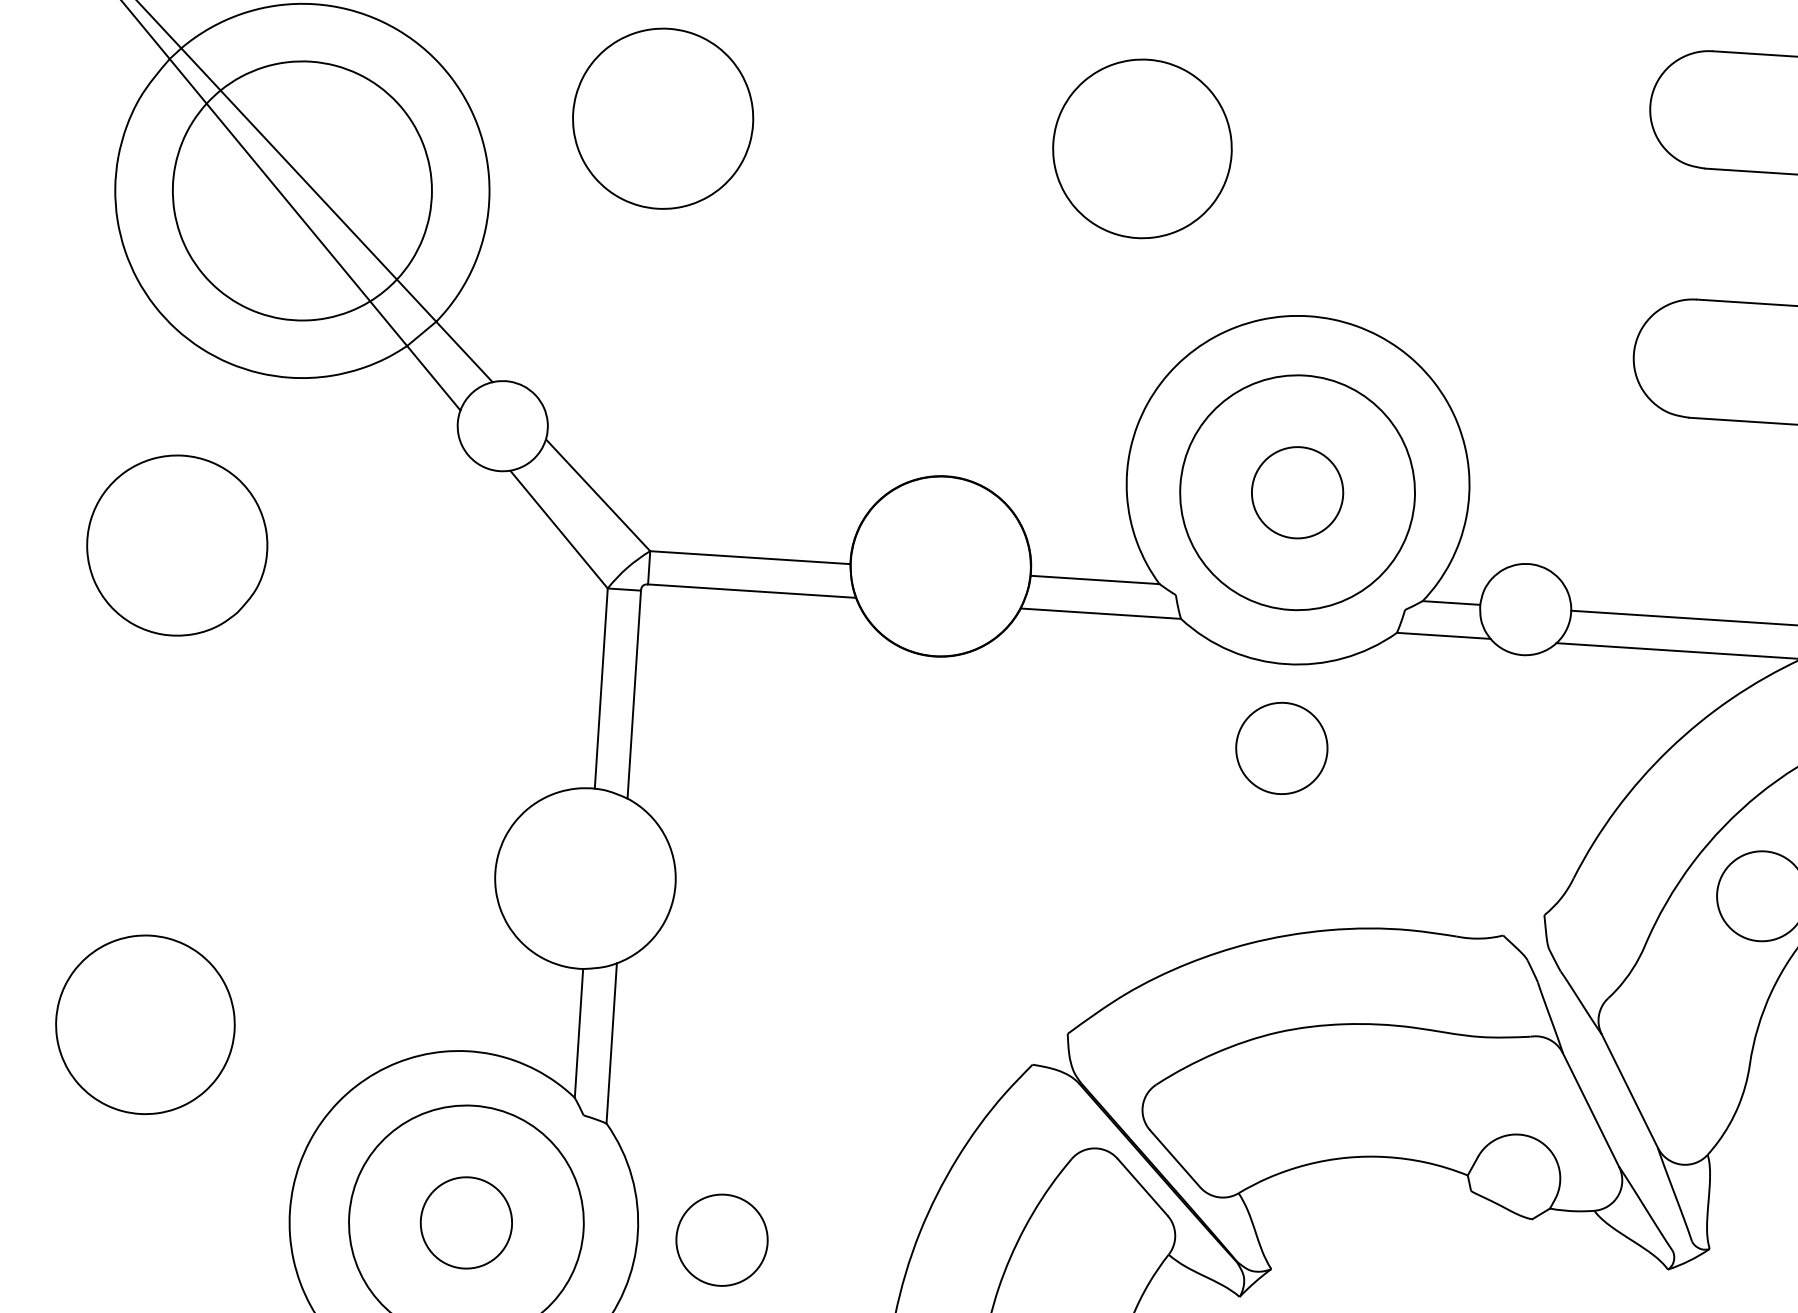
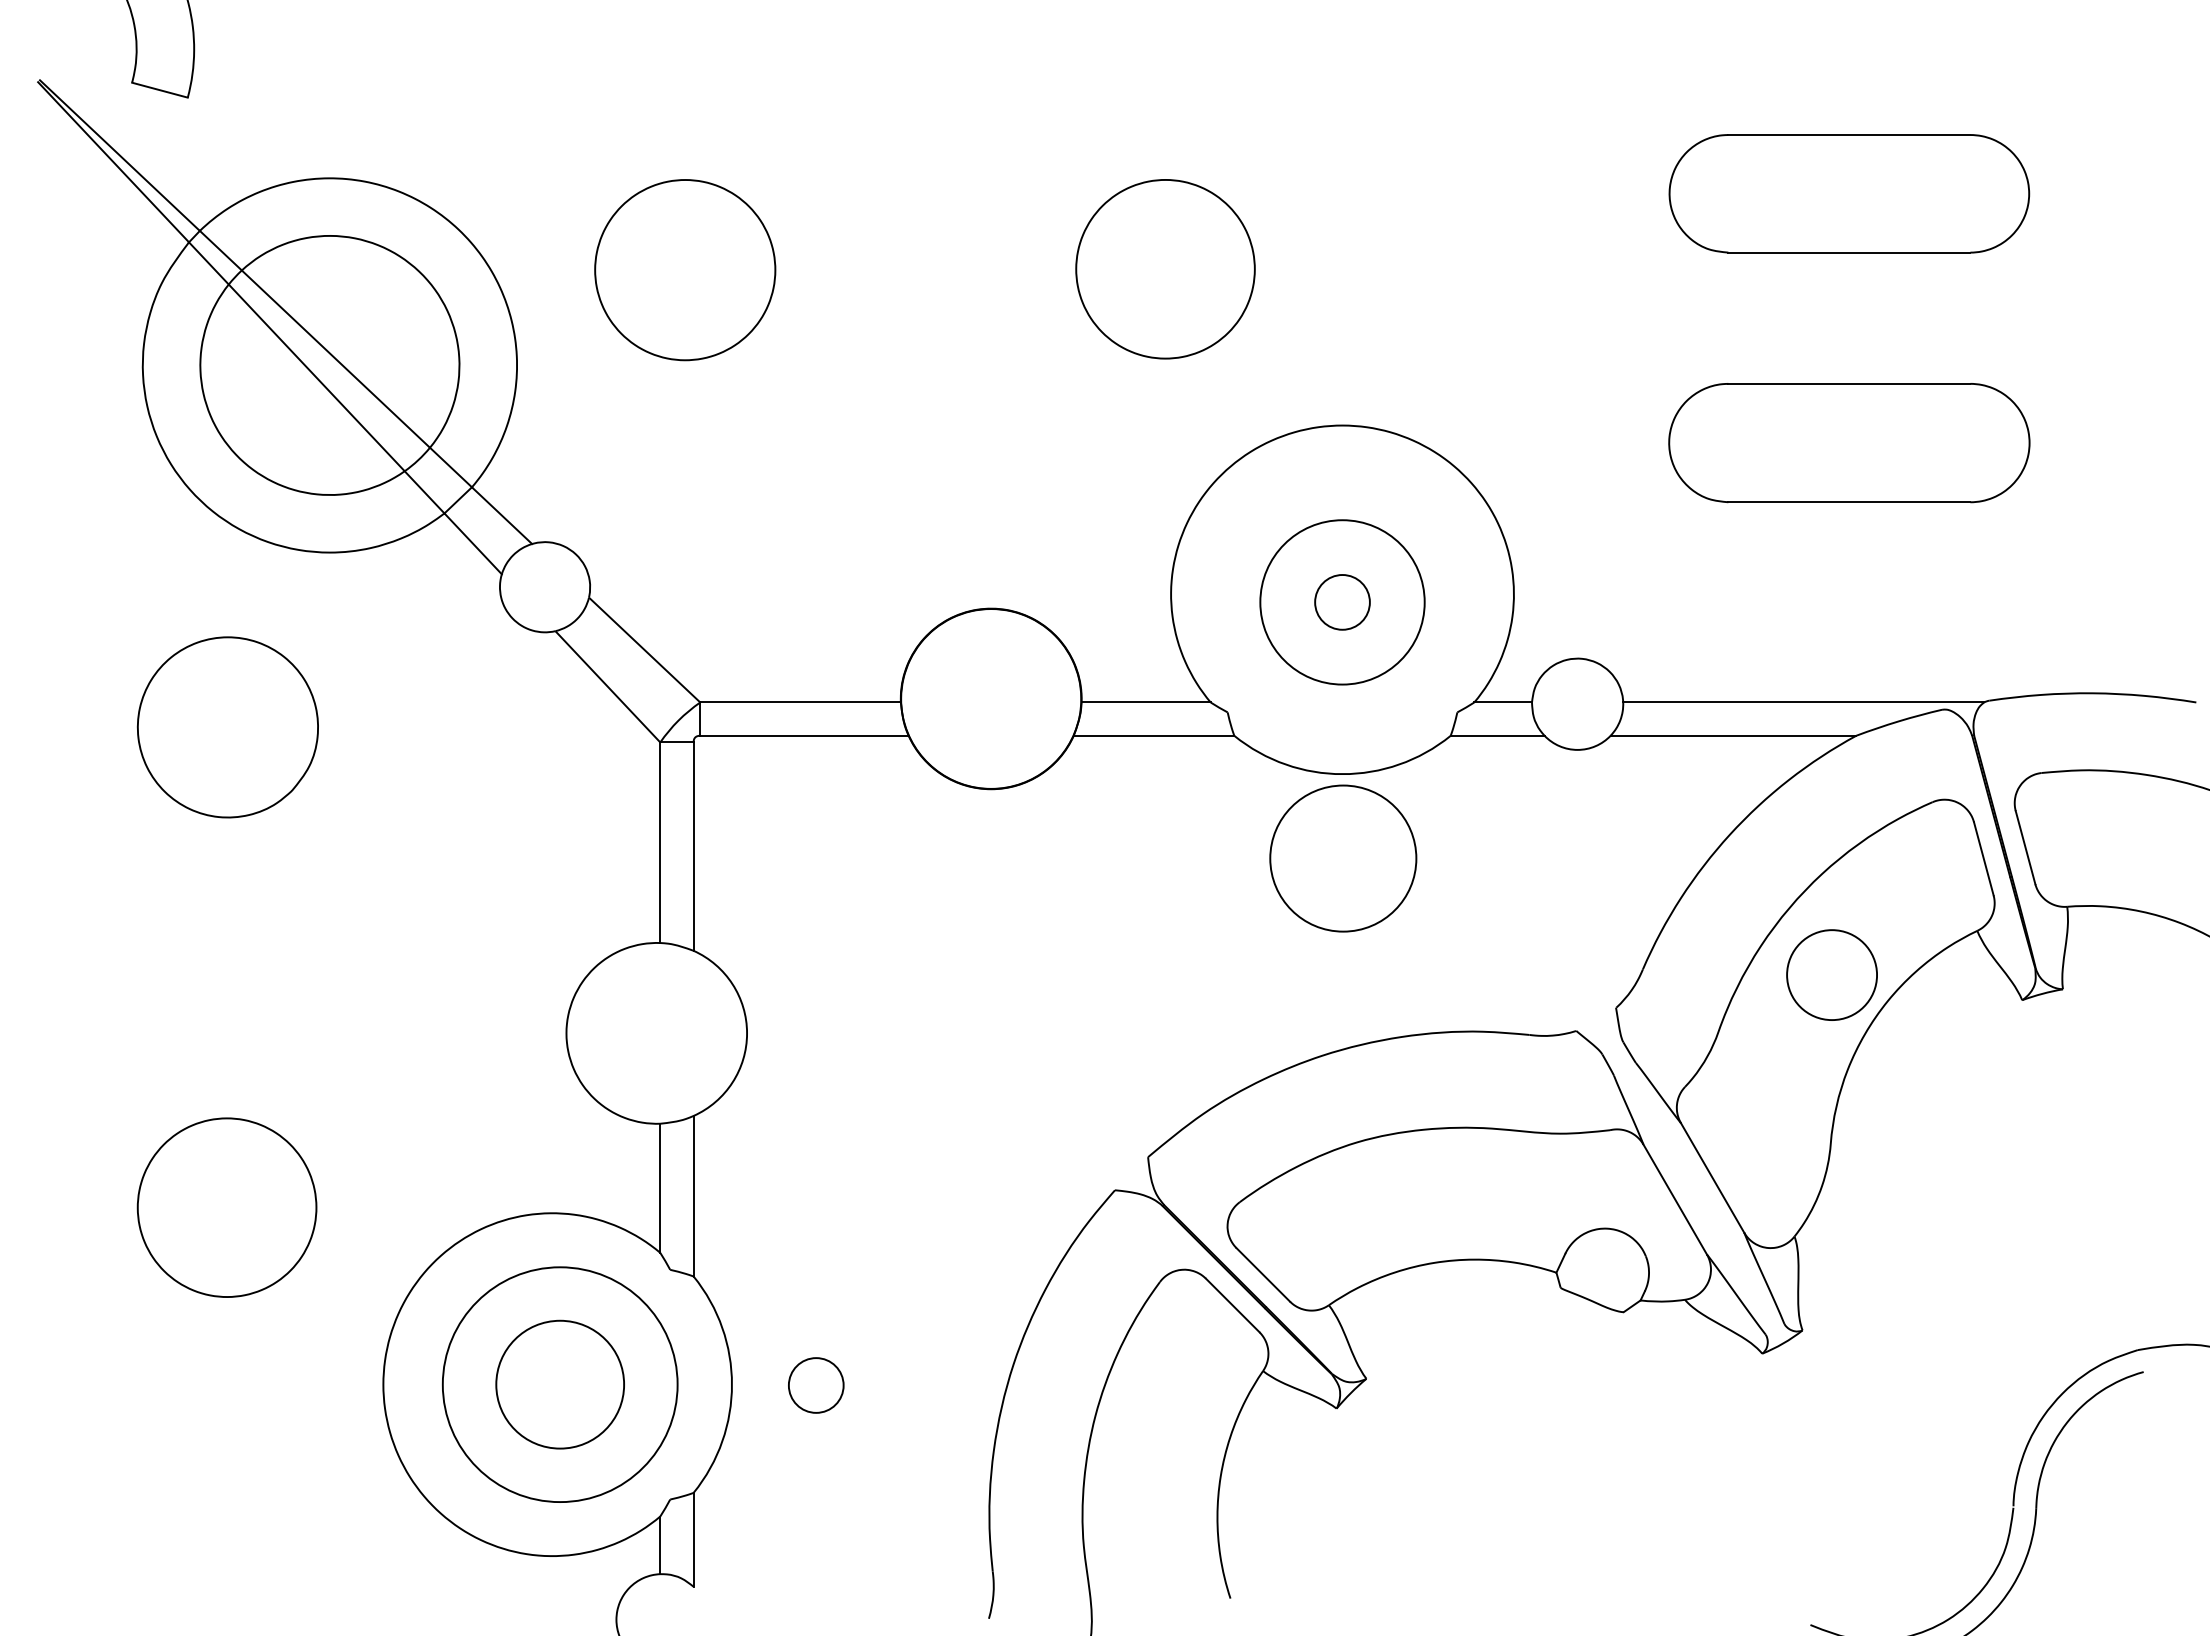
circle: (1297, 492) -> (1342, 602), size x0.6
circle: (1297, 492) -> (1342, 602), size x0.7
circle: (1281, 748) -> (1342, 858), size x1.6
circle: (465, 1222) -> (559, 1384), size x1.4
circle: (721, 1240) -> (815, 1385), size x0.6

